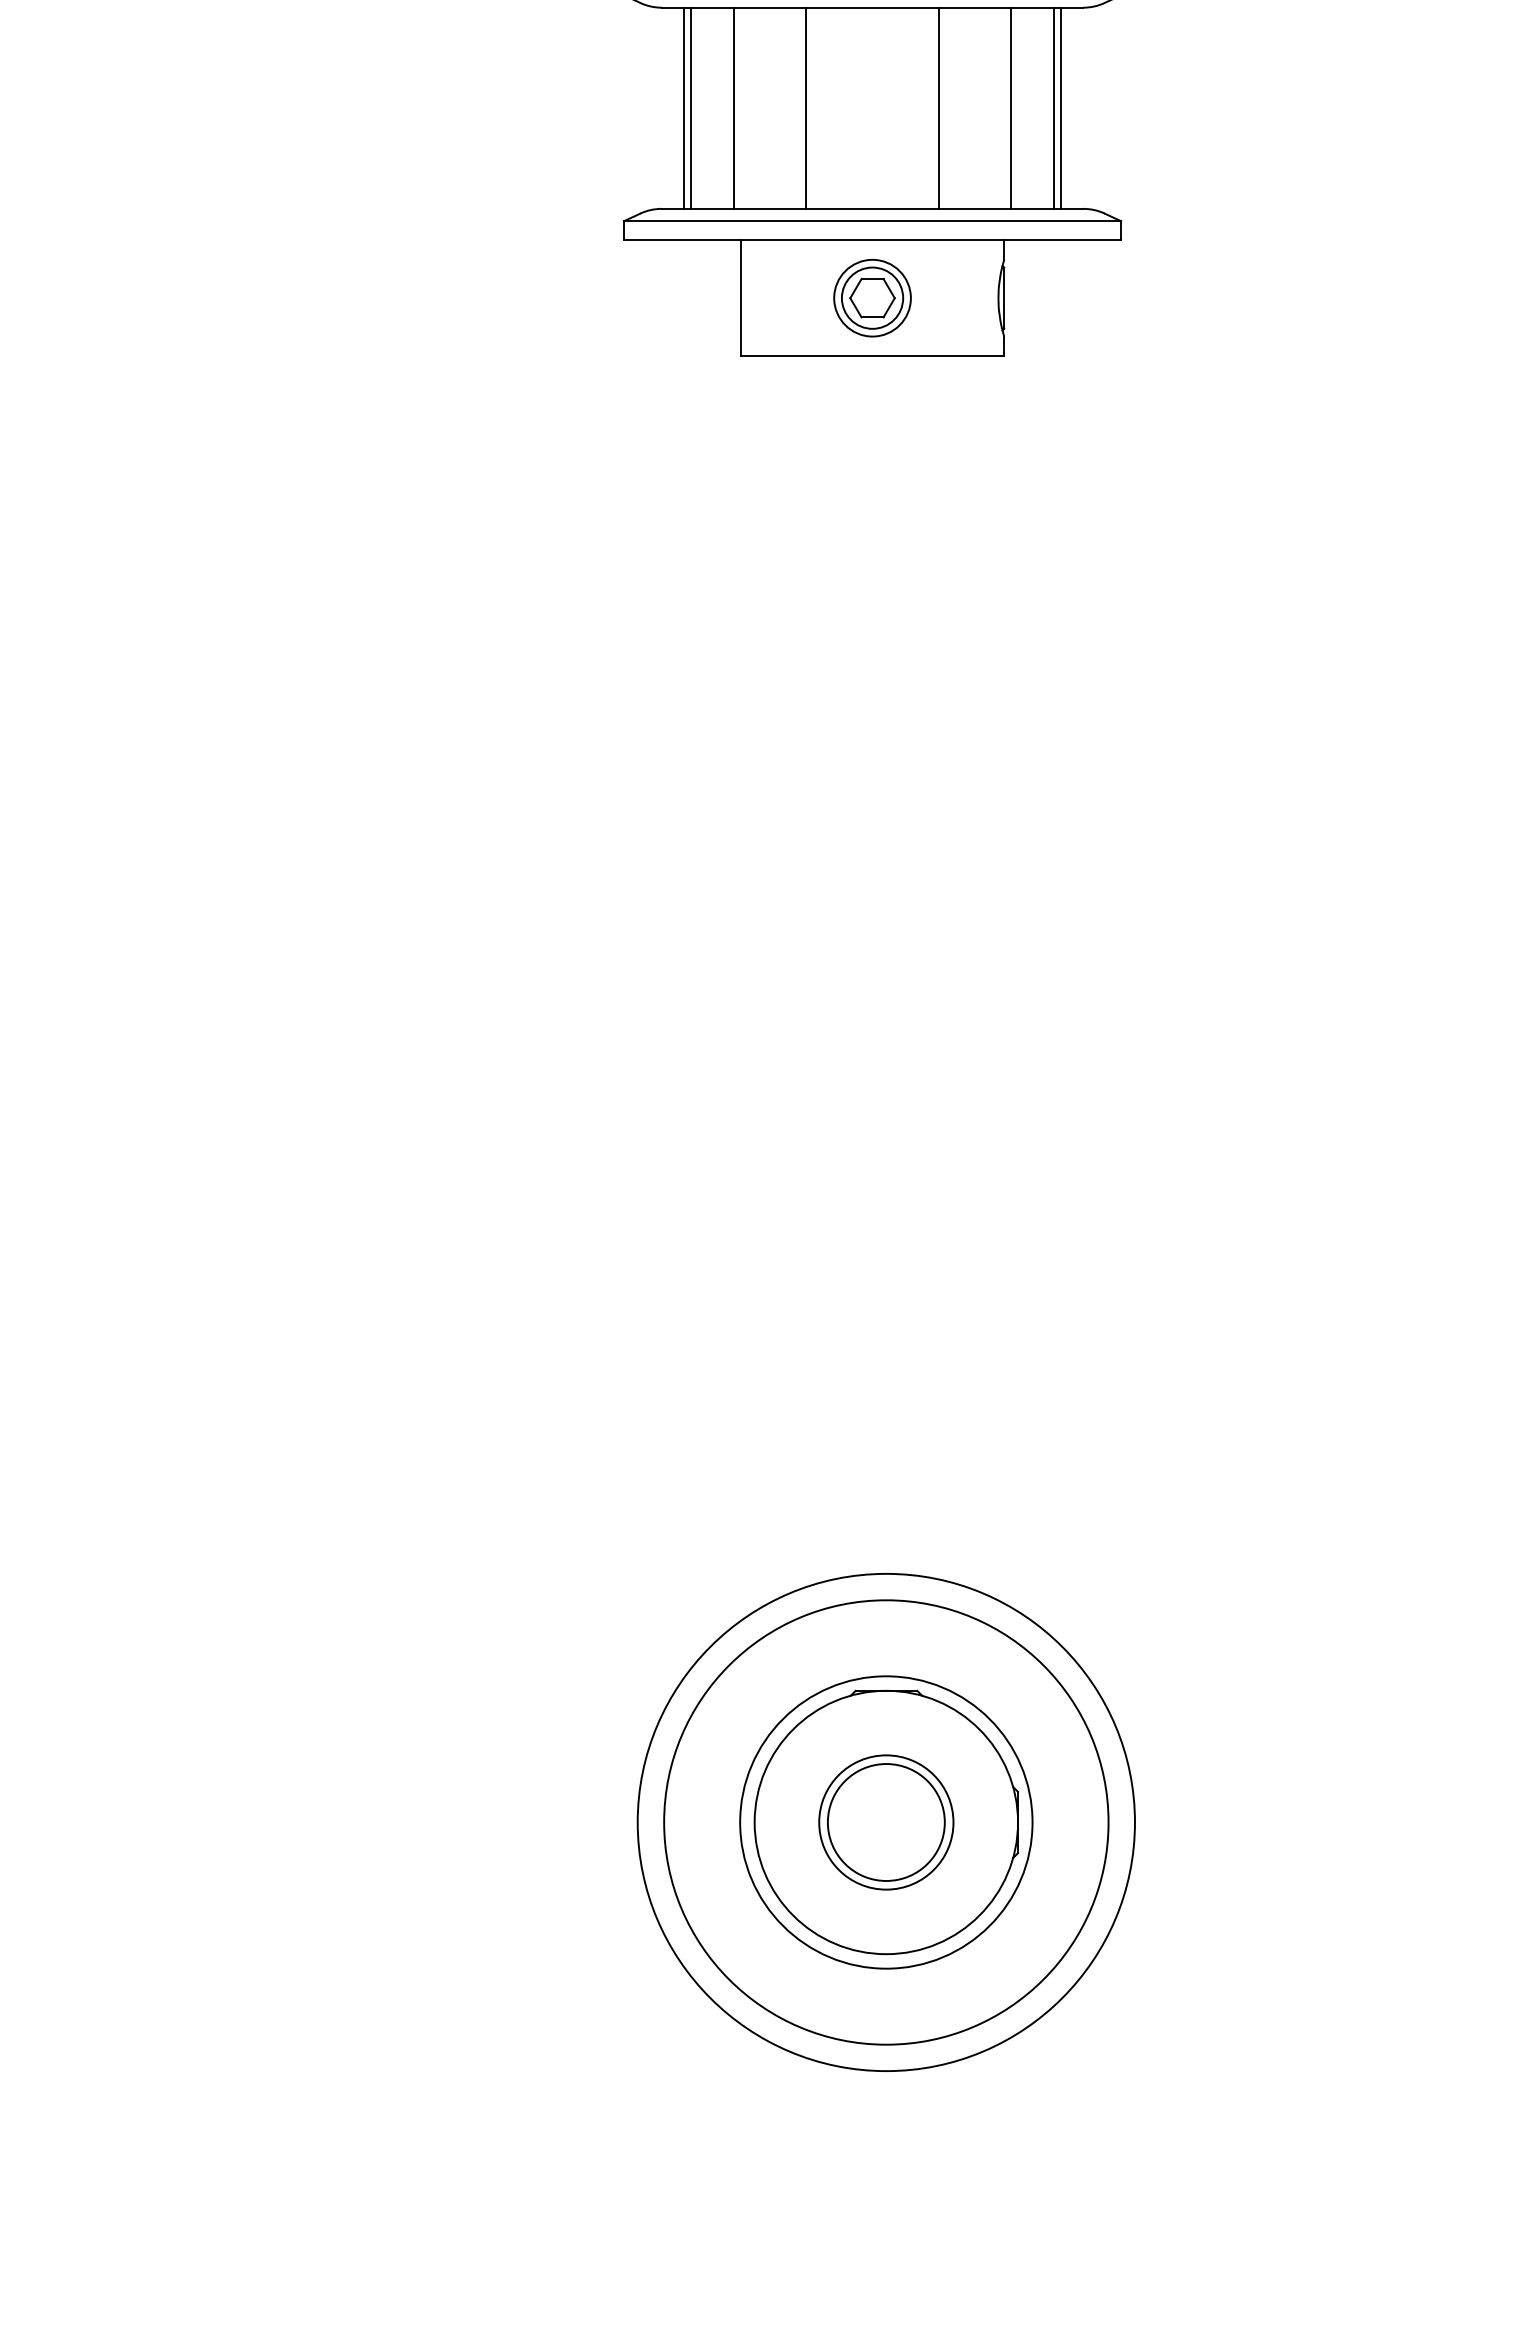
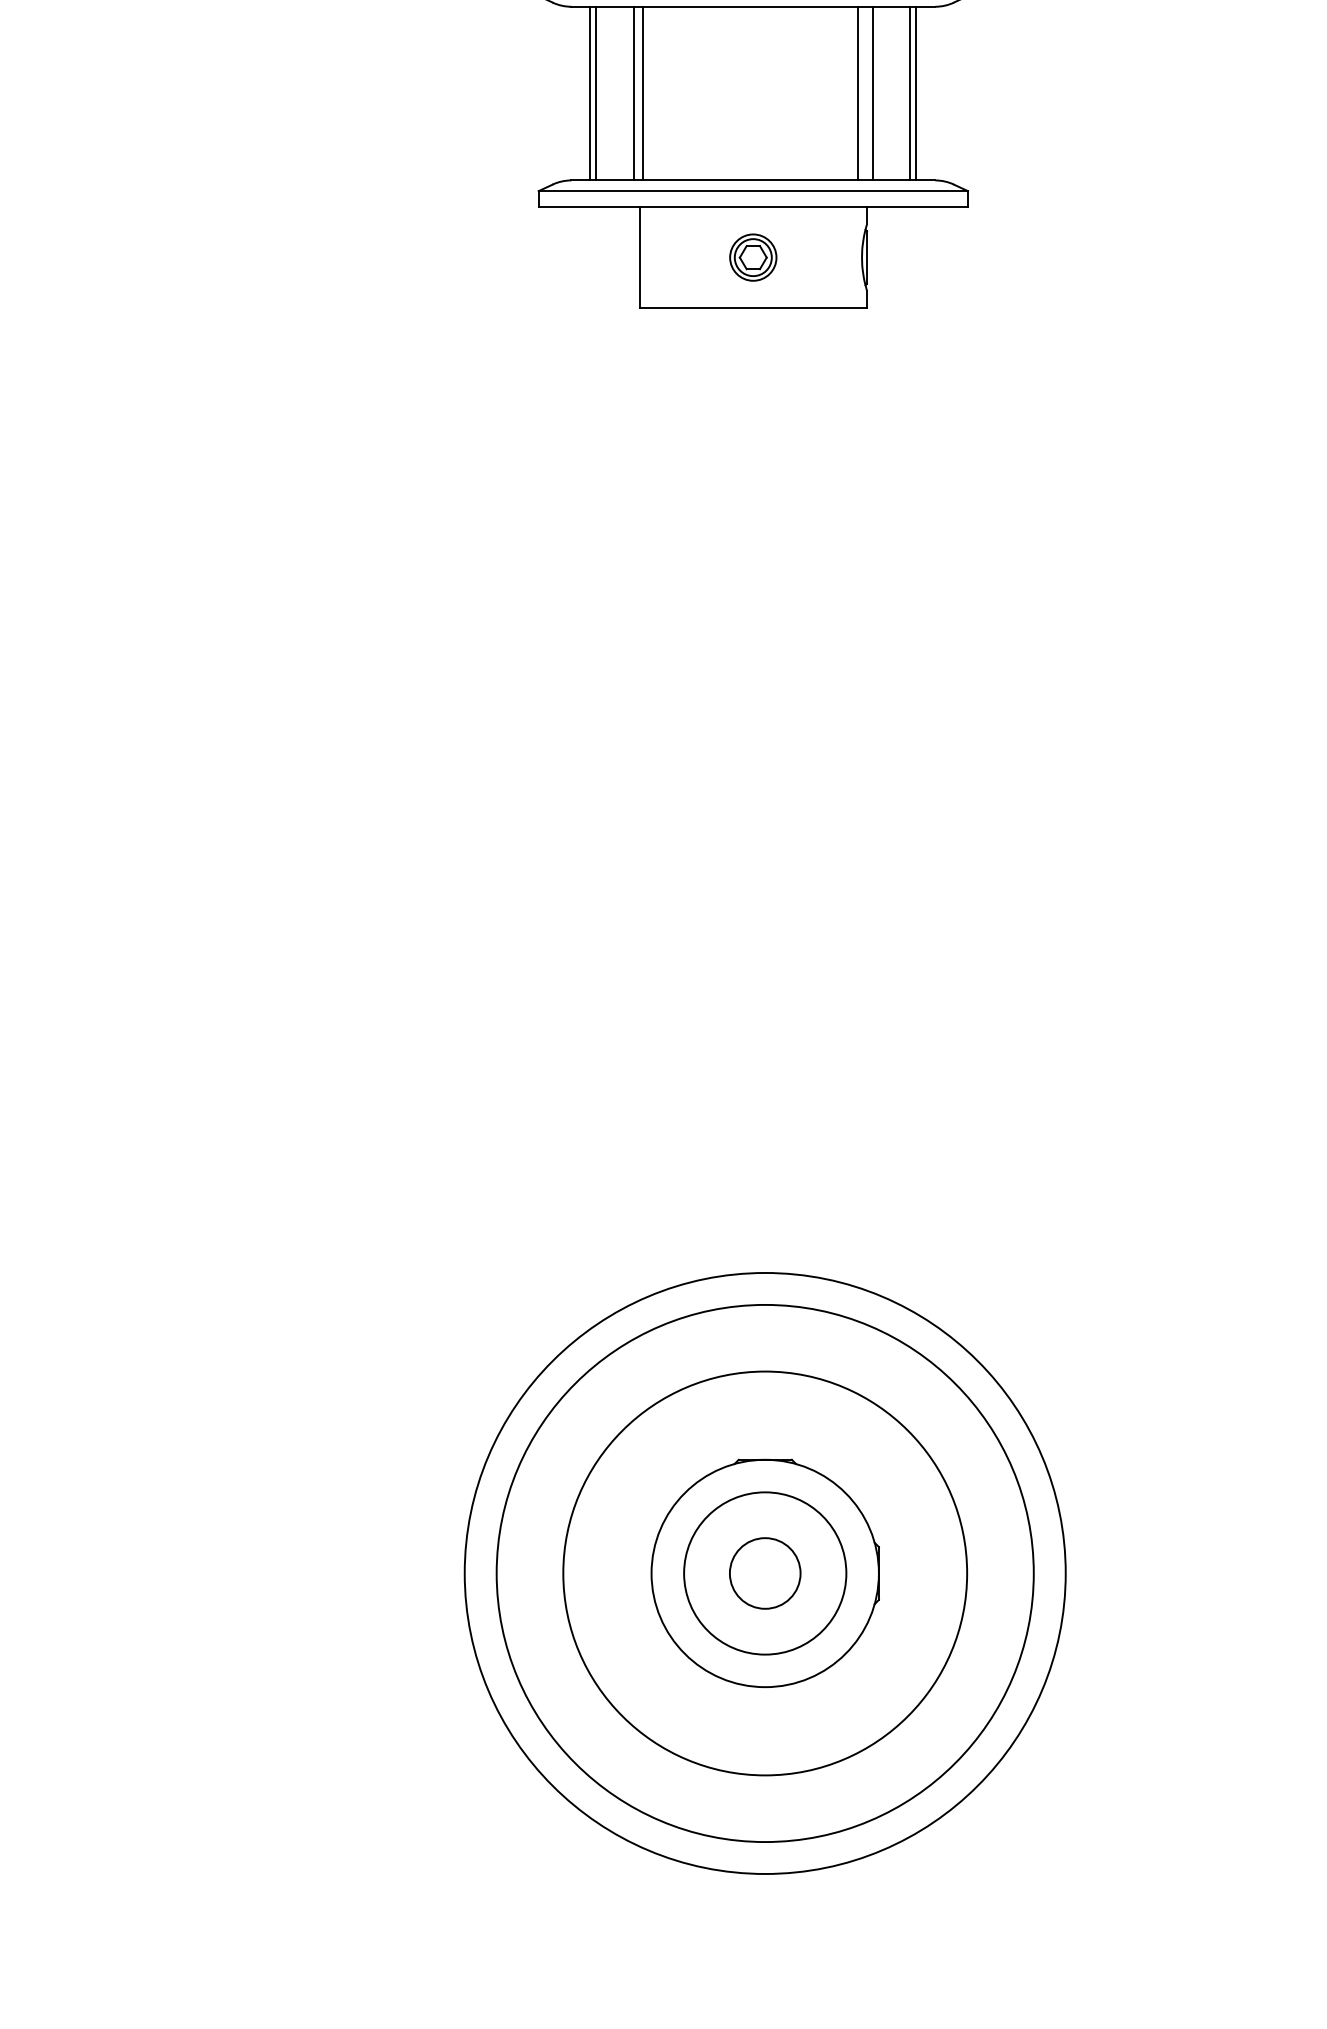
line: (806, 107) -> (643, 92), moved
line: (938, 107) -> (857, 92), moved
part: (872, 298) -> (753, 257), size x0.7
circle: (885, 1822) -> (764, 1573), size x0.7
circle: (885, 1822) -> (764, 1573), size x1.4
circle: (886, 1822) -> (765, 1573), size x1.4
circle: (886, 1822) -> (765, 1573), size x1.4
circle: (886, 1822) -> (765, 1573), size x1.6

